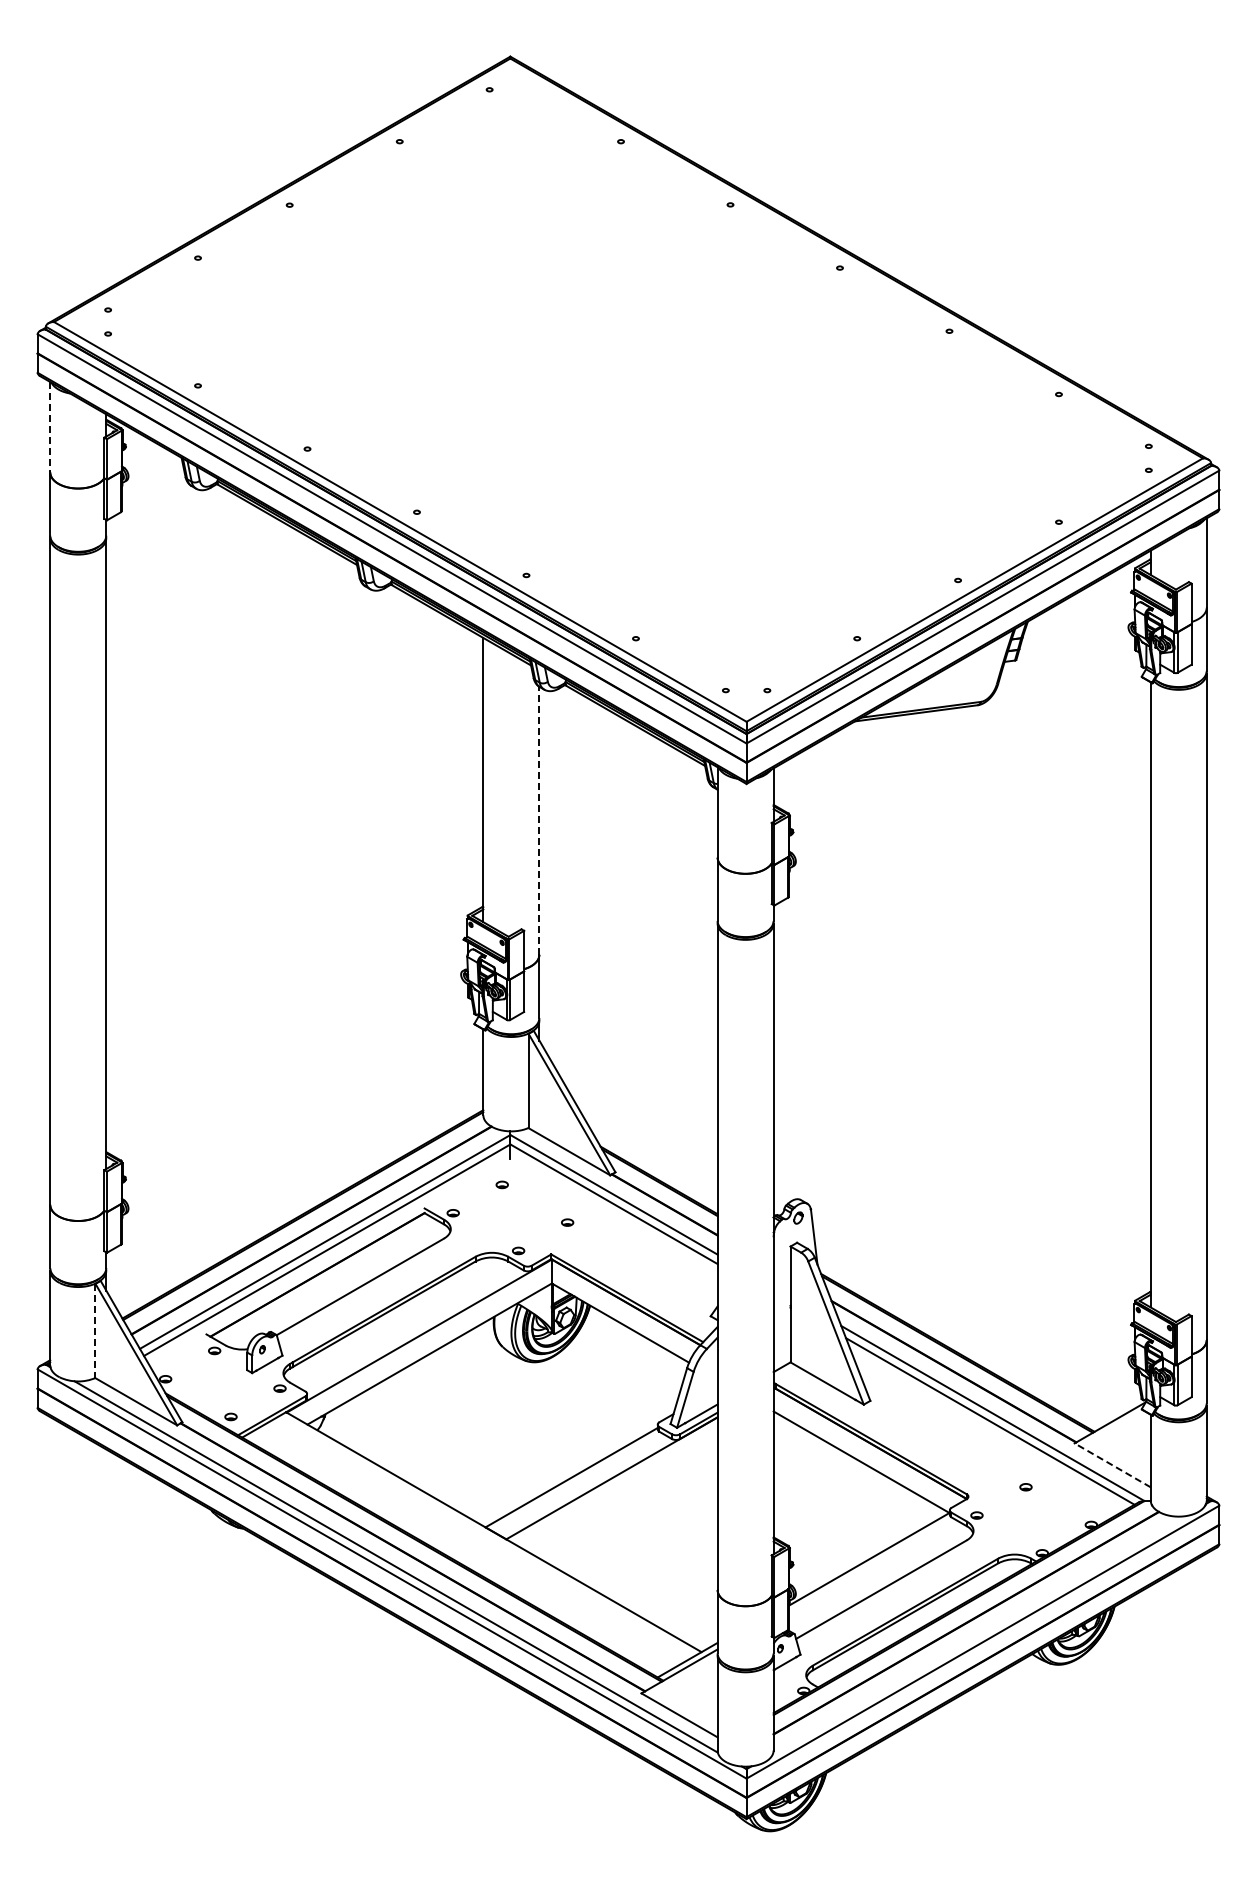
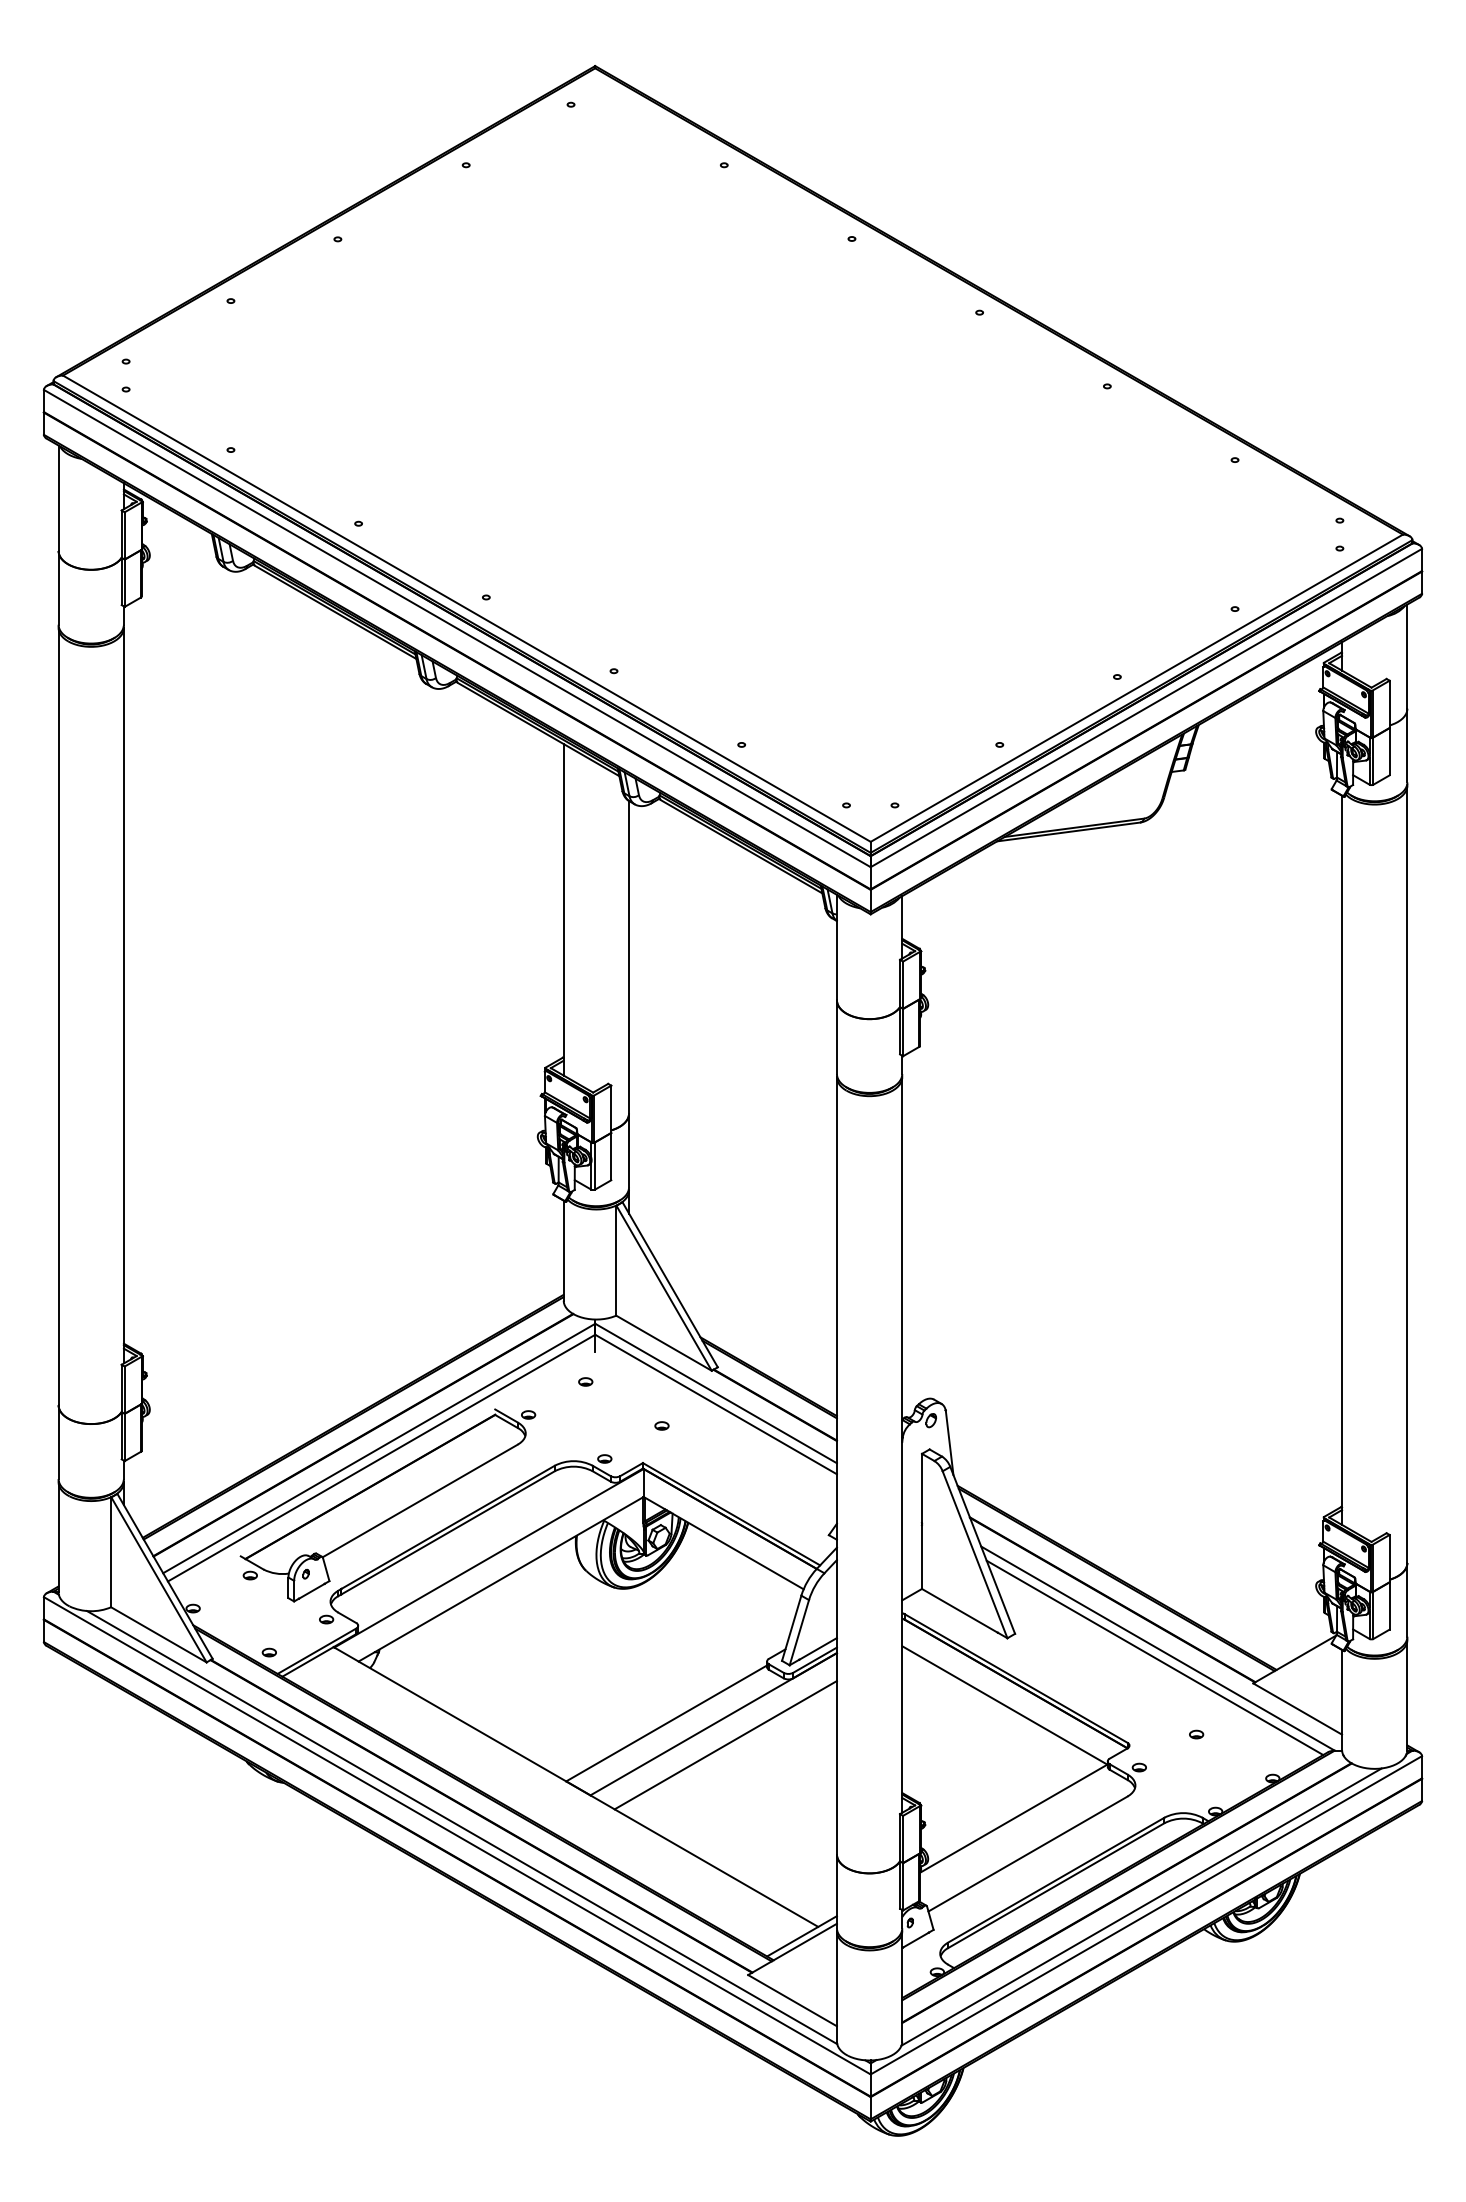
line: (50, 427) -> (58, 498), dashed -> solid
line: (539, 820) -> (629, 956), dashed -> solid
line: (95, 1331) -> (111, 1552), dashed -> solid
line: (1112, 1465) -> (1297, 1709), dashed -> solid
line: (622, 1496) -> (726, 1745), added
line: (978, 1634) -> (1141, 1906), added

